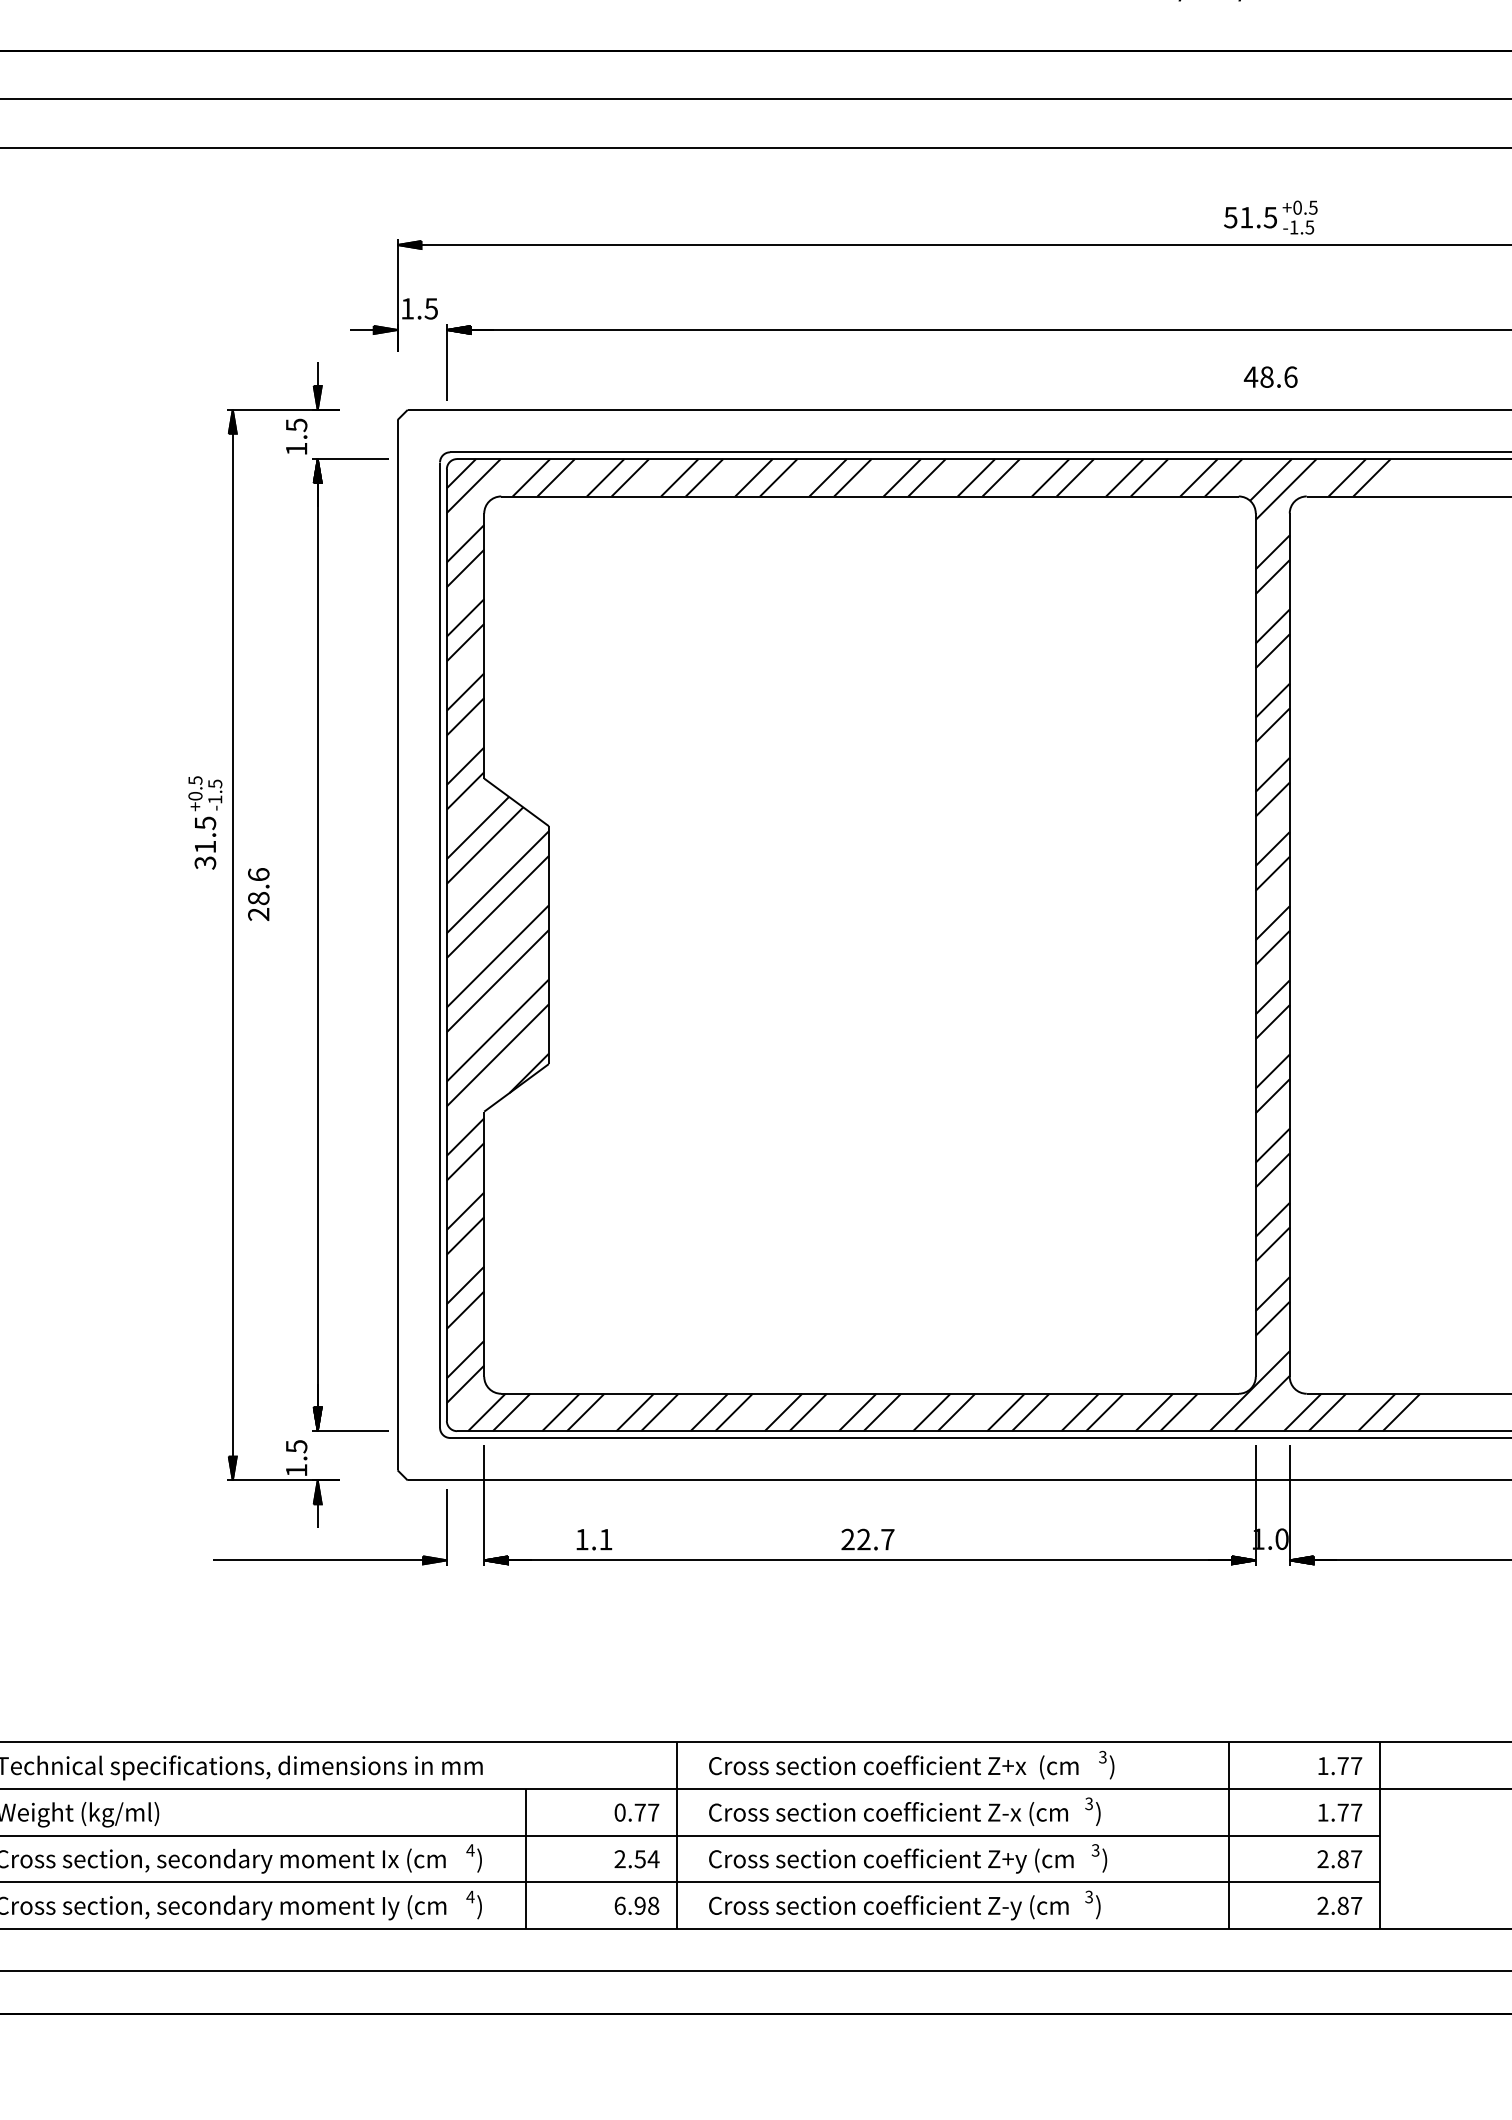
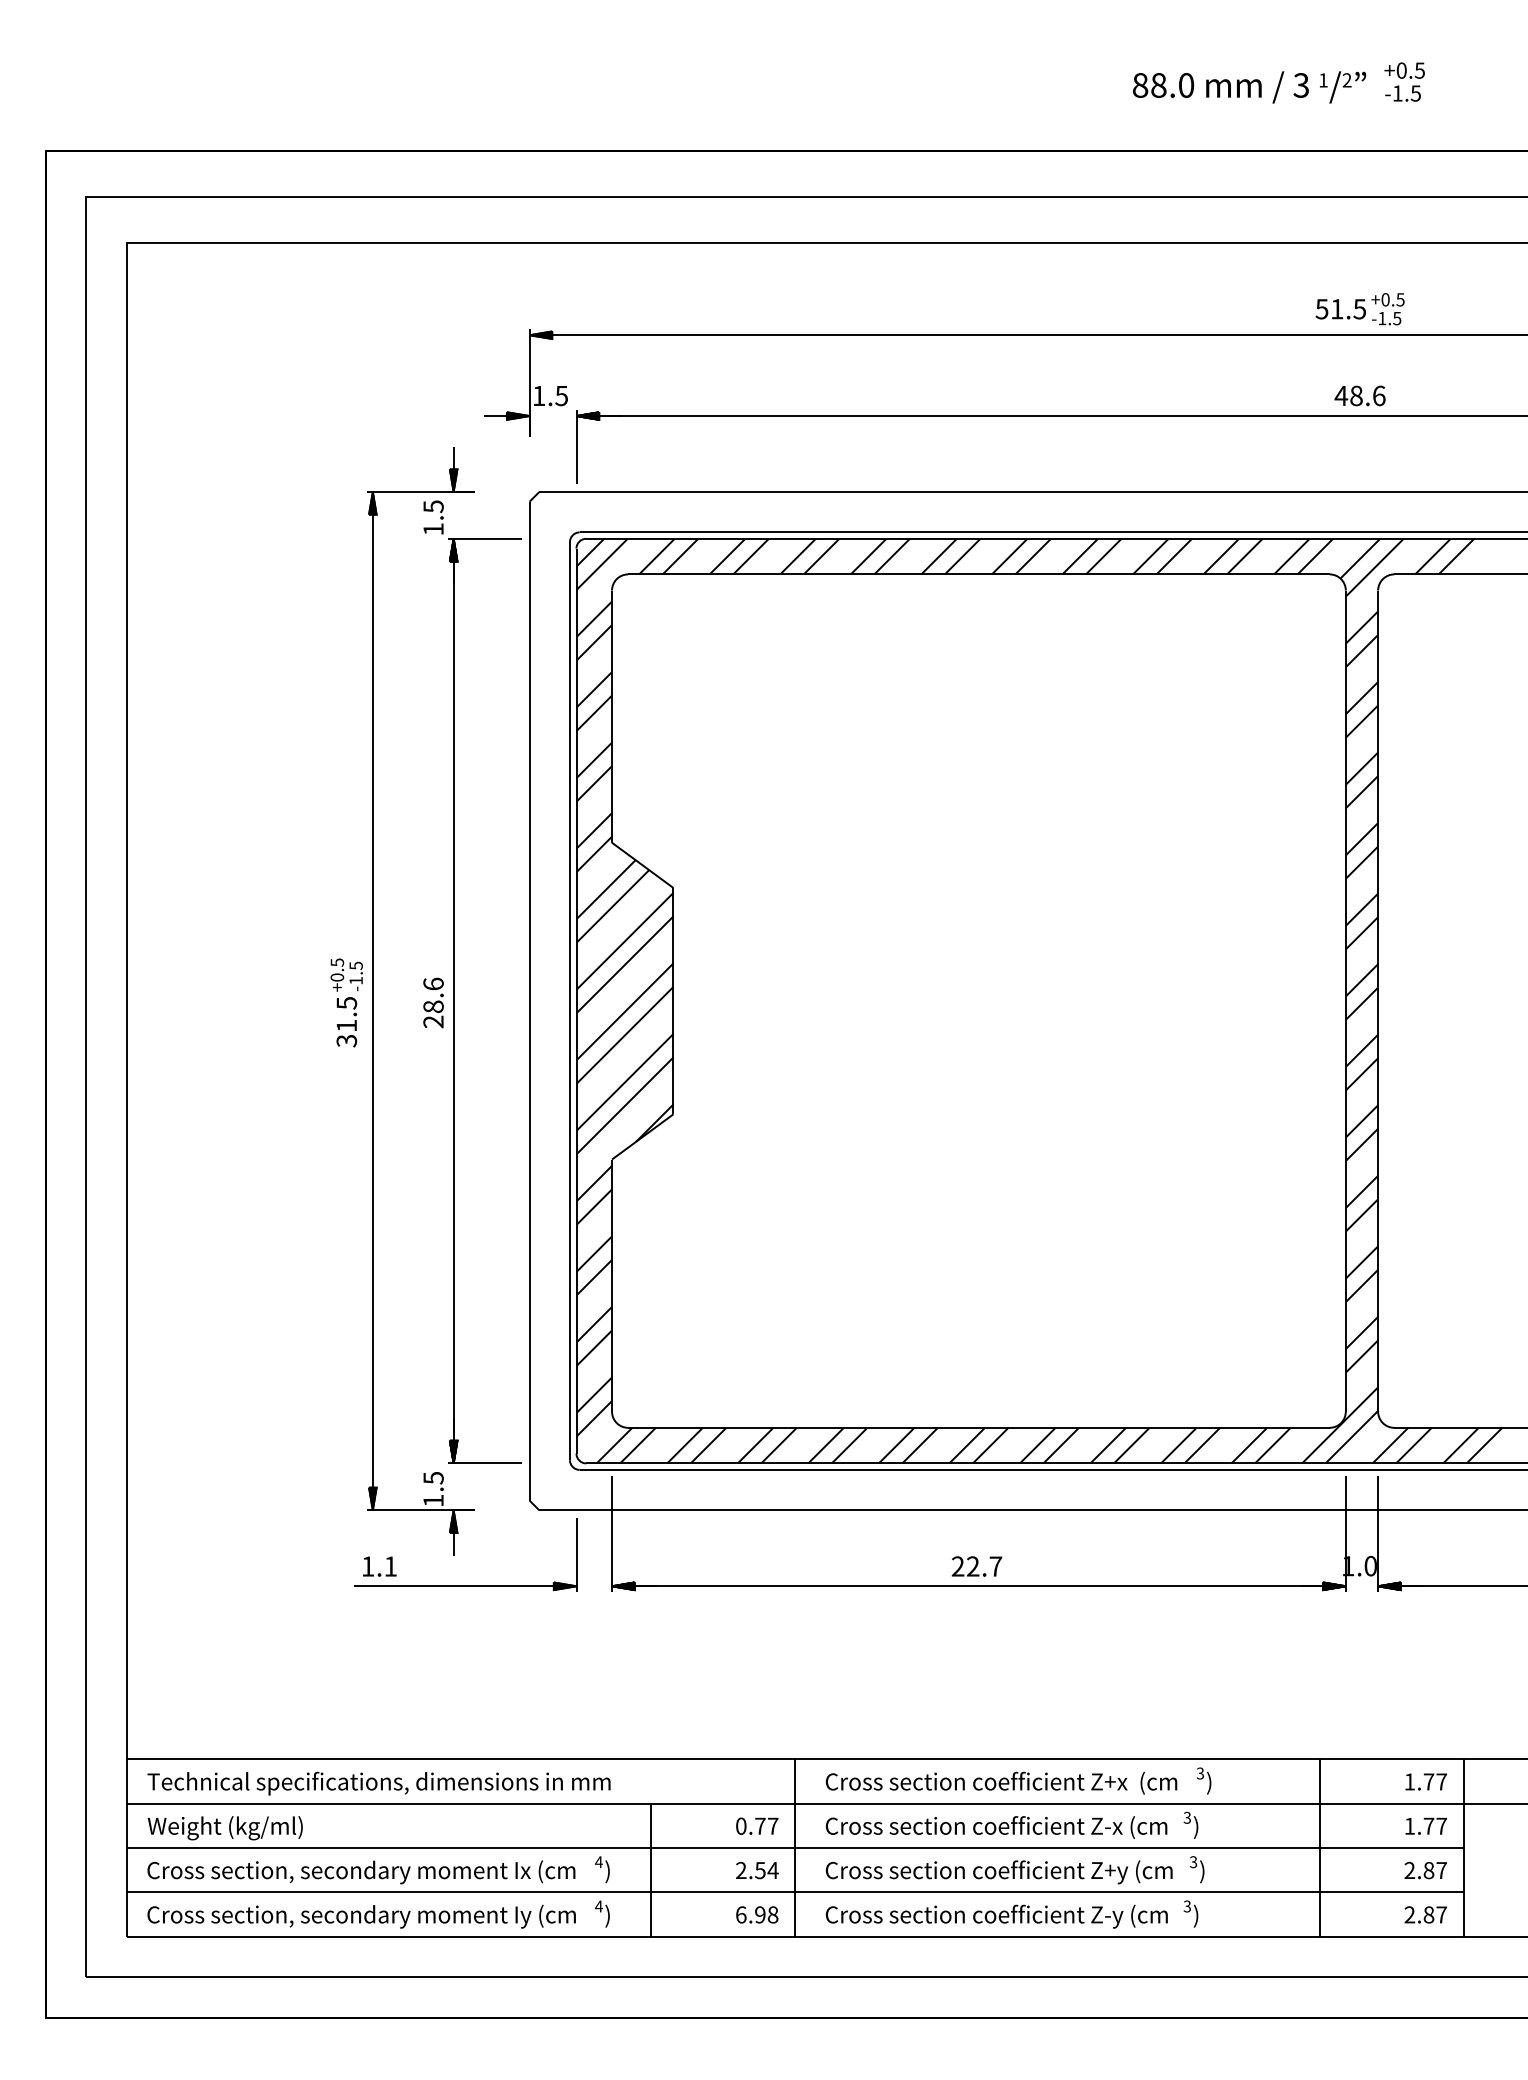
text: (1270, 376) -> (1359, 395), moved
text: (205, 822) -> (346, 1002), moved
text: (258, 893) -> (433, 1002), moved
text: (594, 1539) -> (379, 1566), moved

